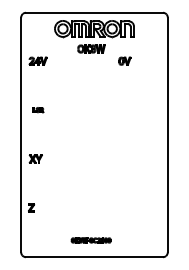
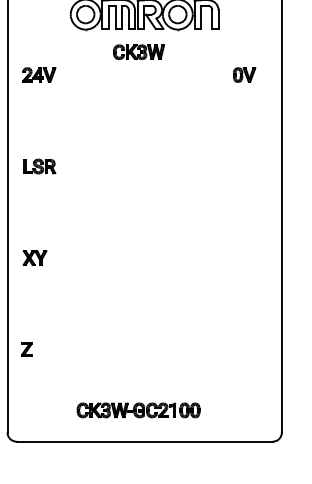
part: (124, 60) -> (243, 73), moved
part: (38, 109) -> (39, 165), size x1.67
part: (90, 240) -> (137, 410), size x1.67

